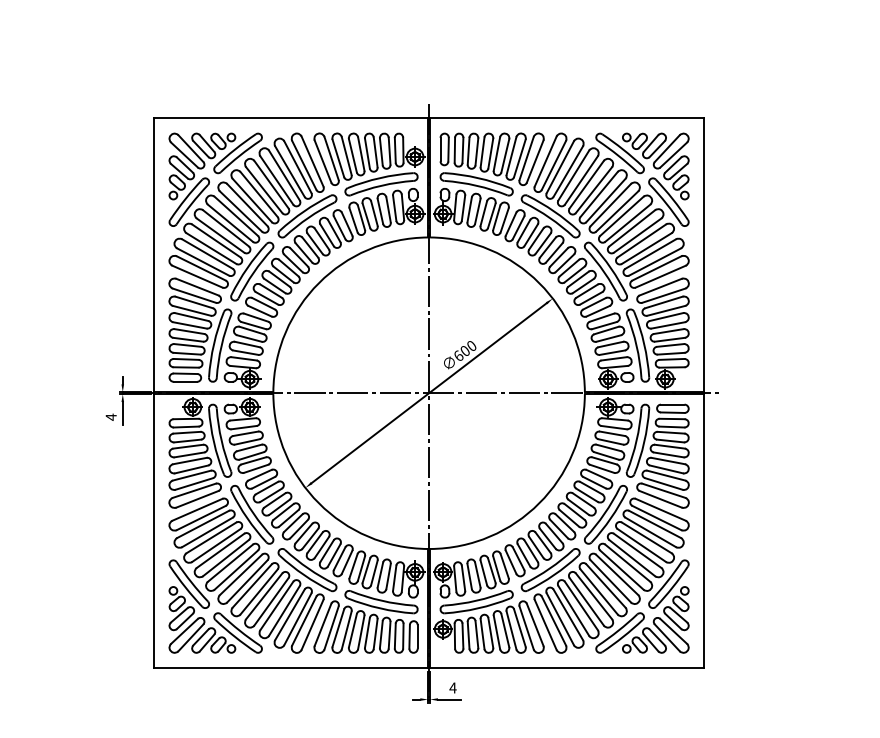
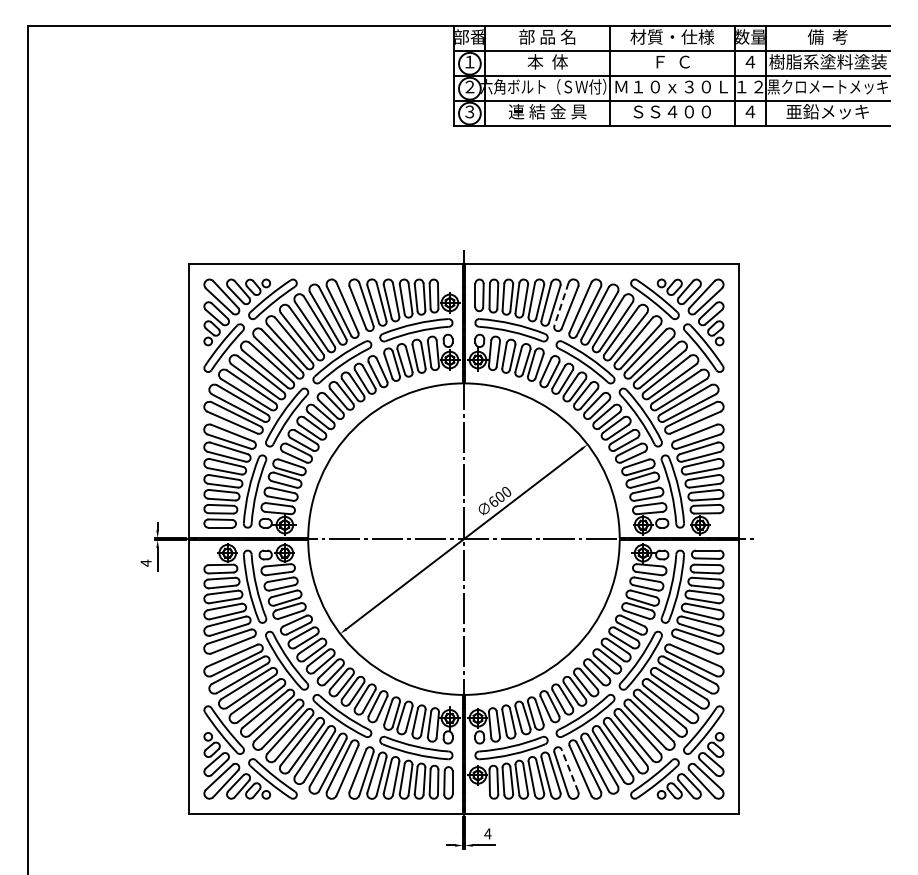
line: (526, 158) -> (561, 304), solid -> dashed
line: (535, 624) -> (570, 770), solid -> dashed

